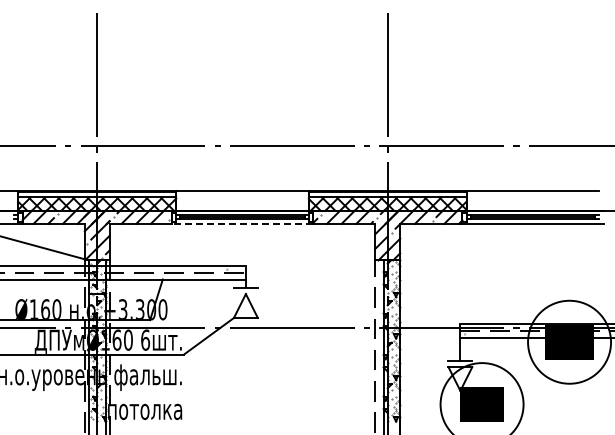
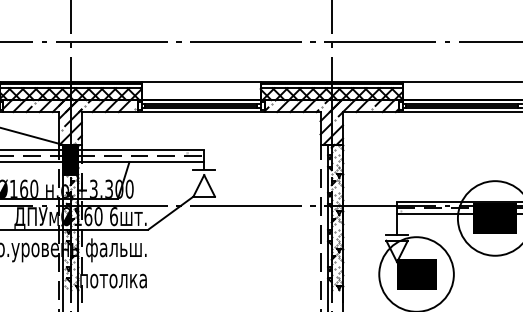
line: (242, 223) -> (201, 111), dashed -> solid
fill: (97, 276) -> (70, 159), added

